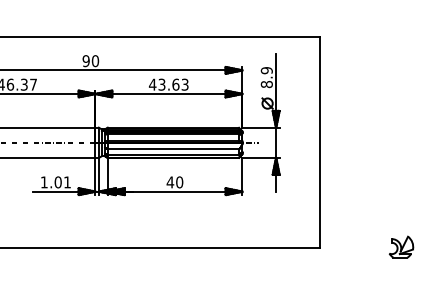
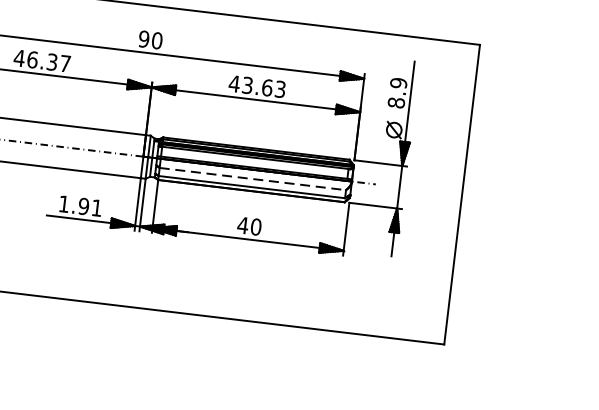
line: (173, 149) -> (252, 179), solid -> dashed
text: (57, 182) -> (82, 206), 1.01 -> 1.91
part: (401, 246) -> (560, 355), removed

